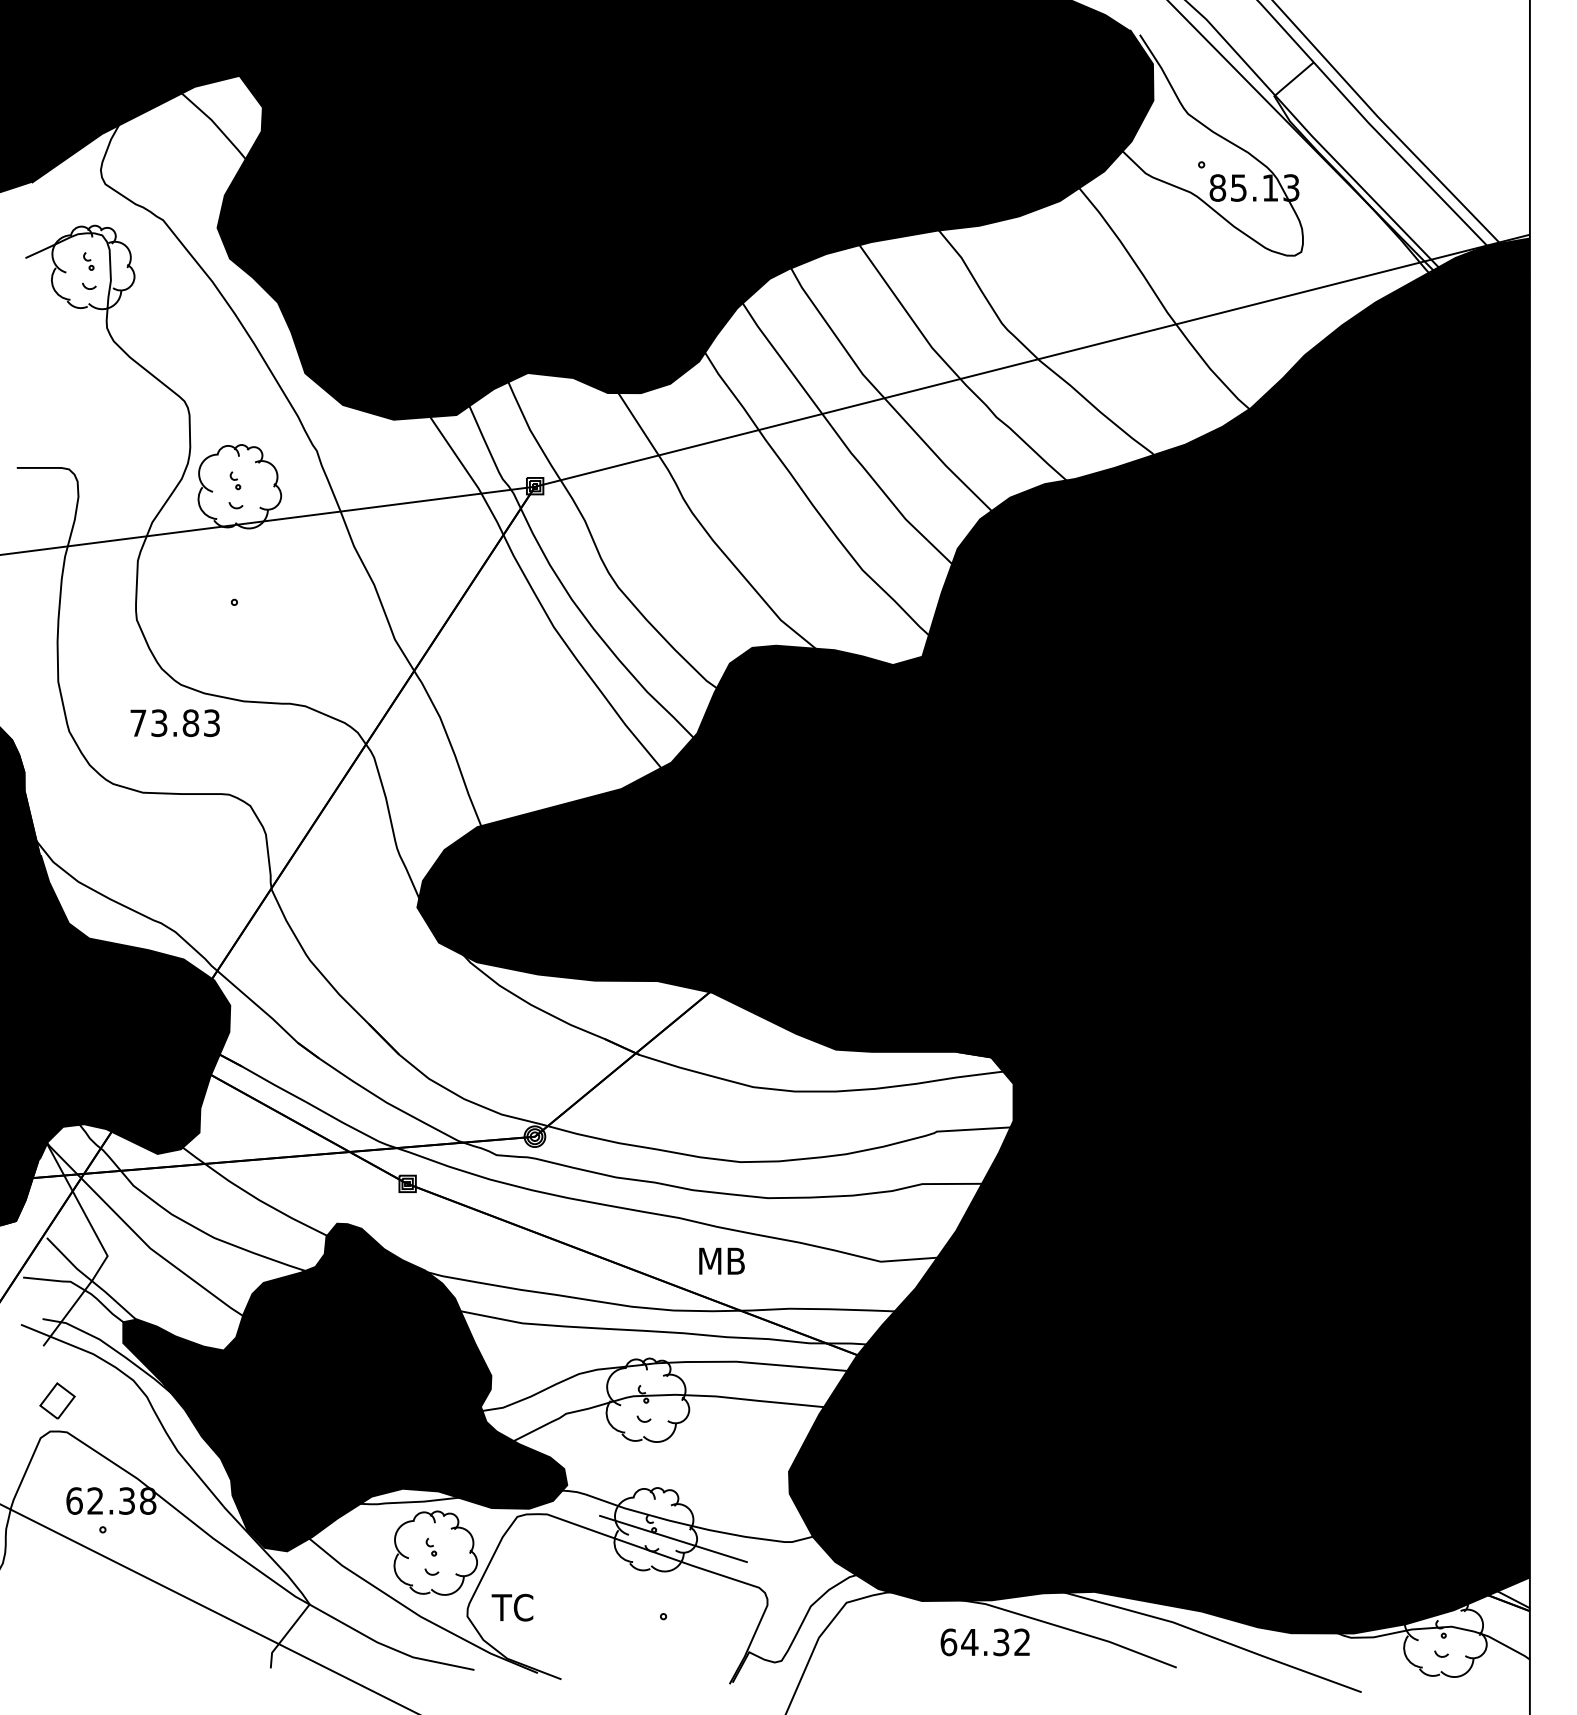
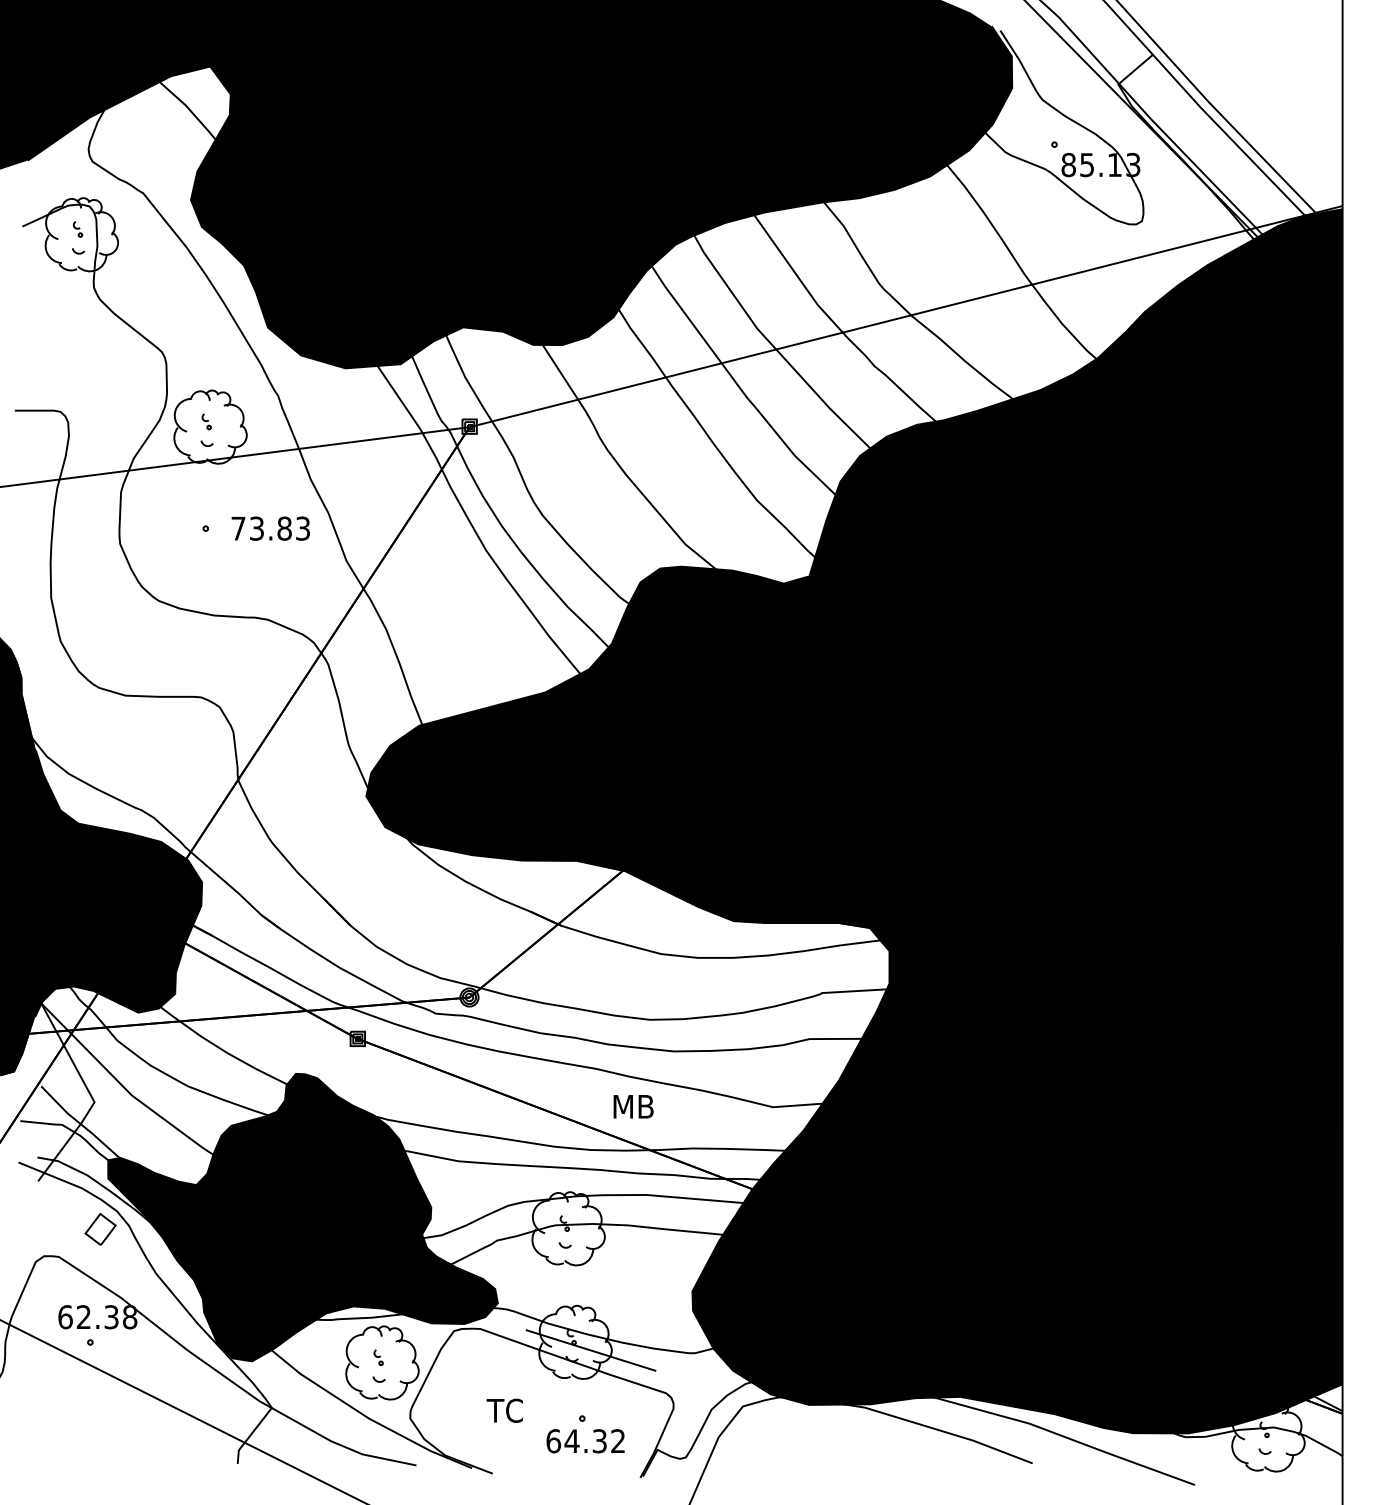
text: (174, 723) -> (270, 528), moved
part: (57, 1399) -> (100, 1228), moved
text: (512, 1607) -> (504, 1410), moved
text: (985, 1642) -> (585, 1441), moved

